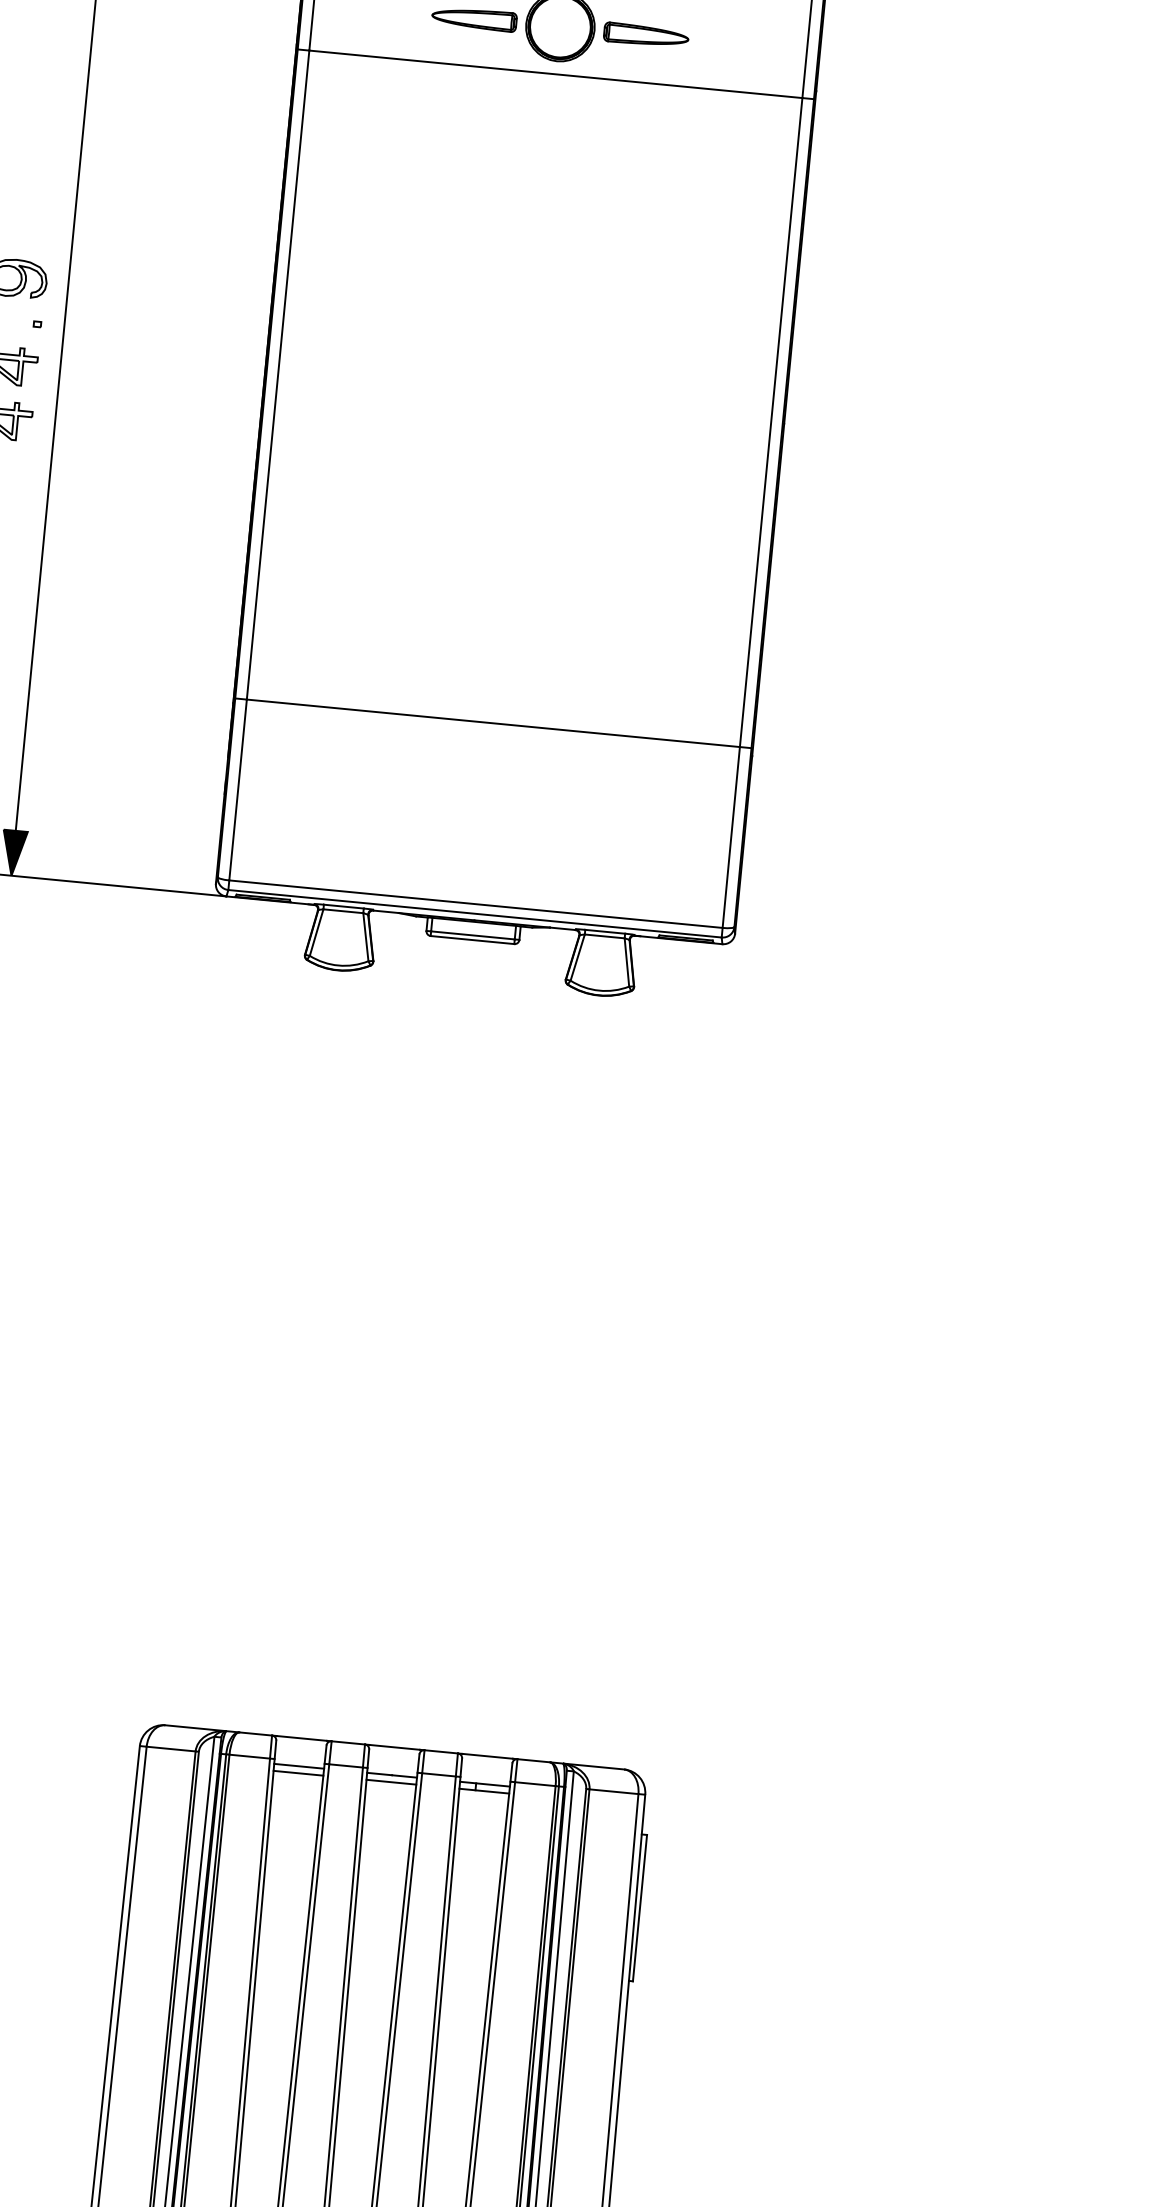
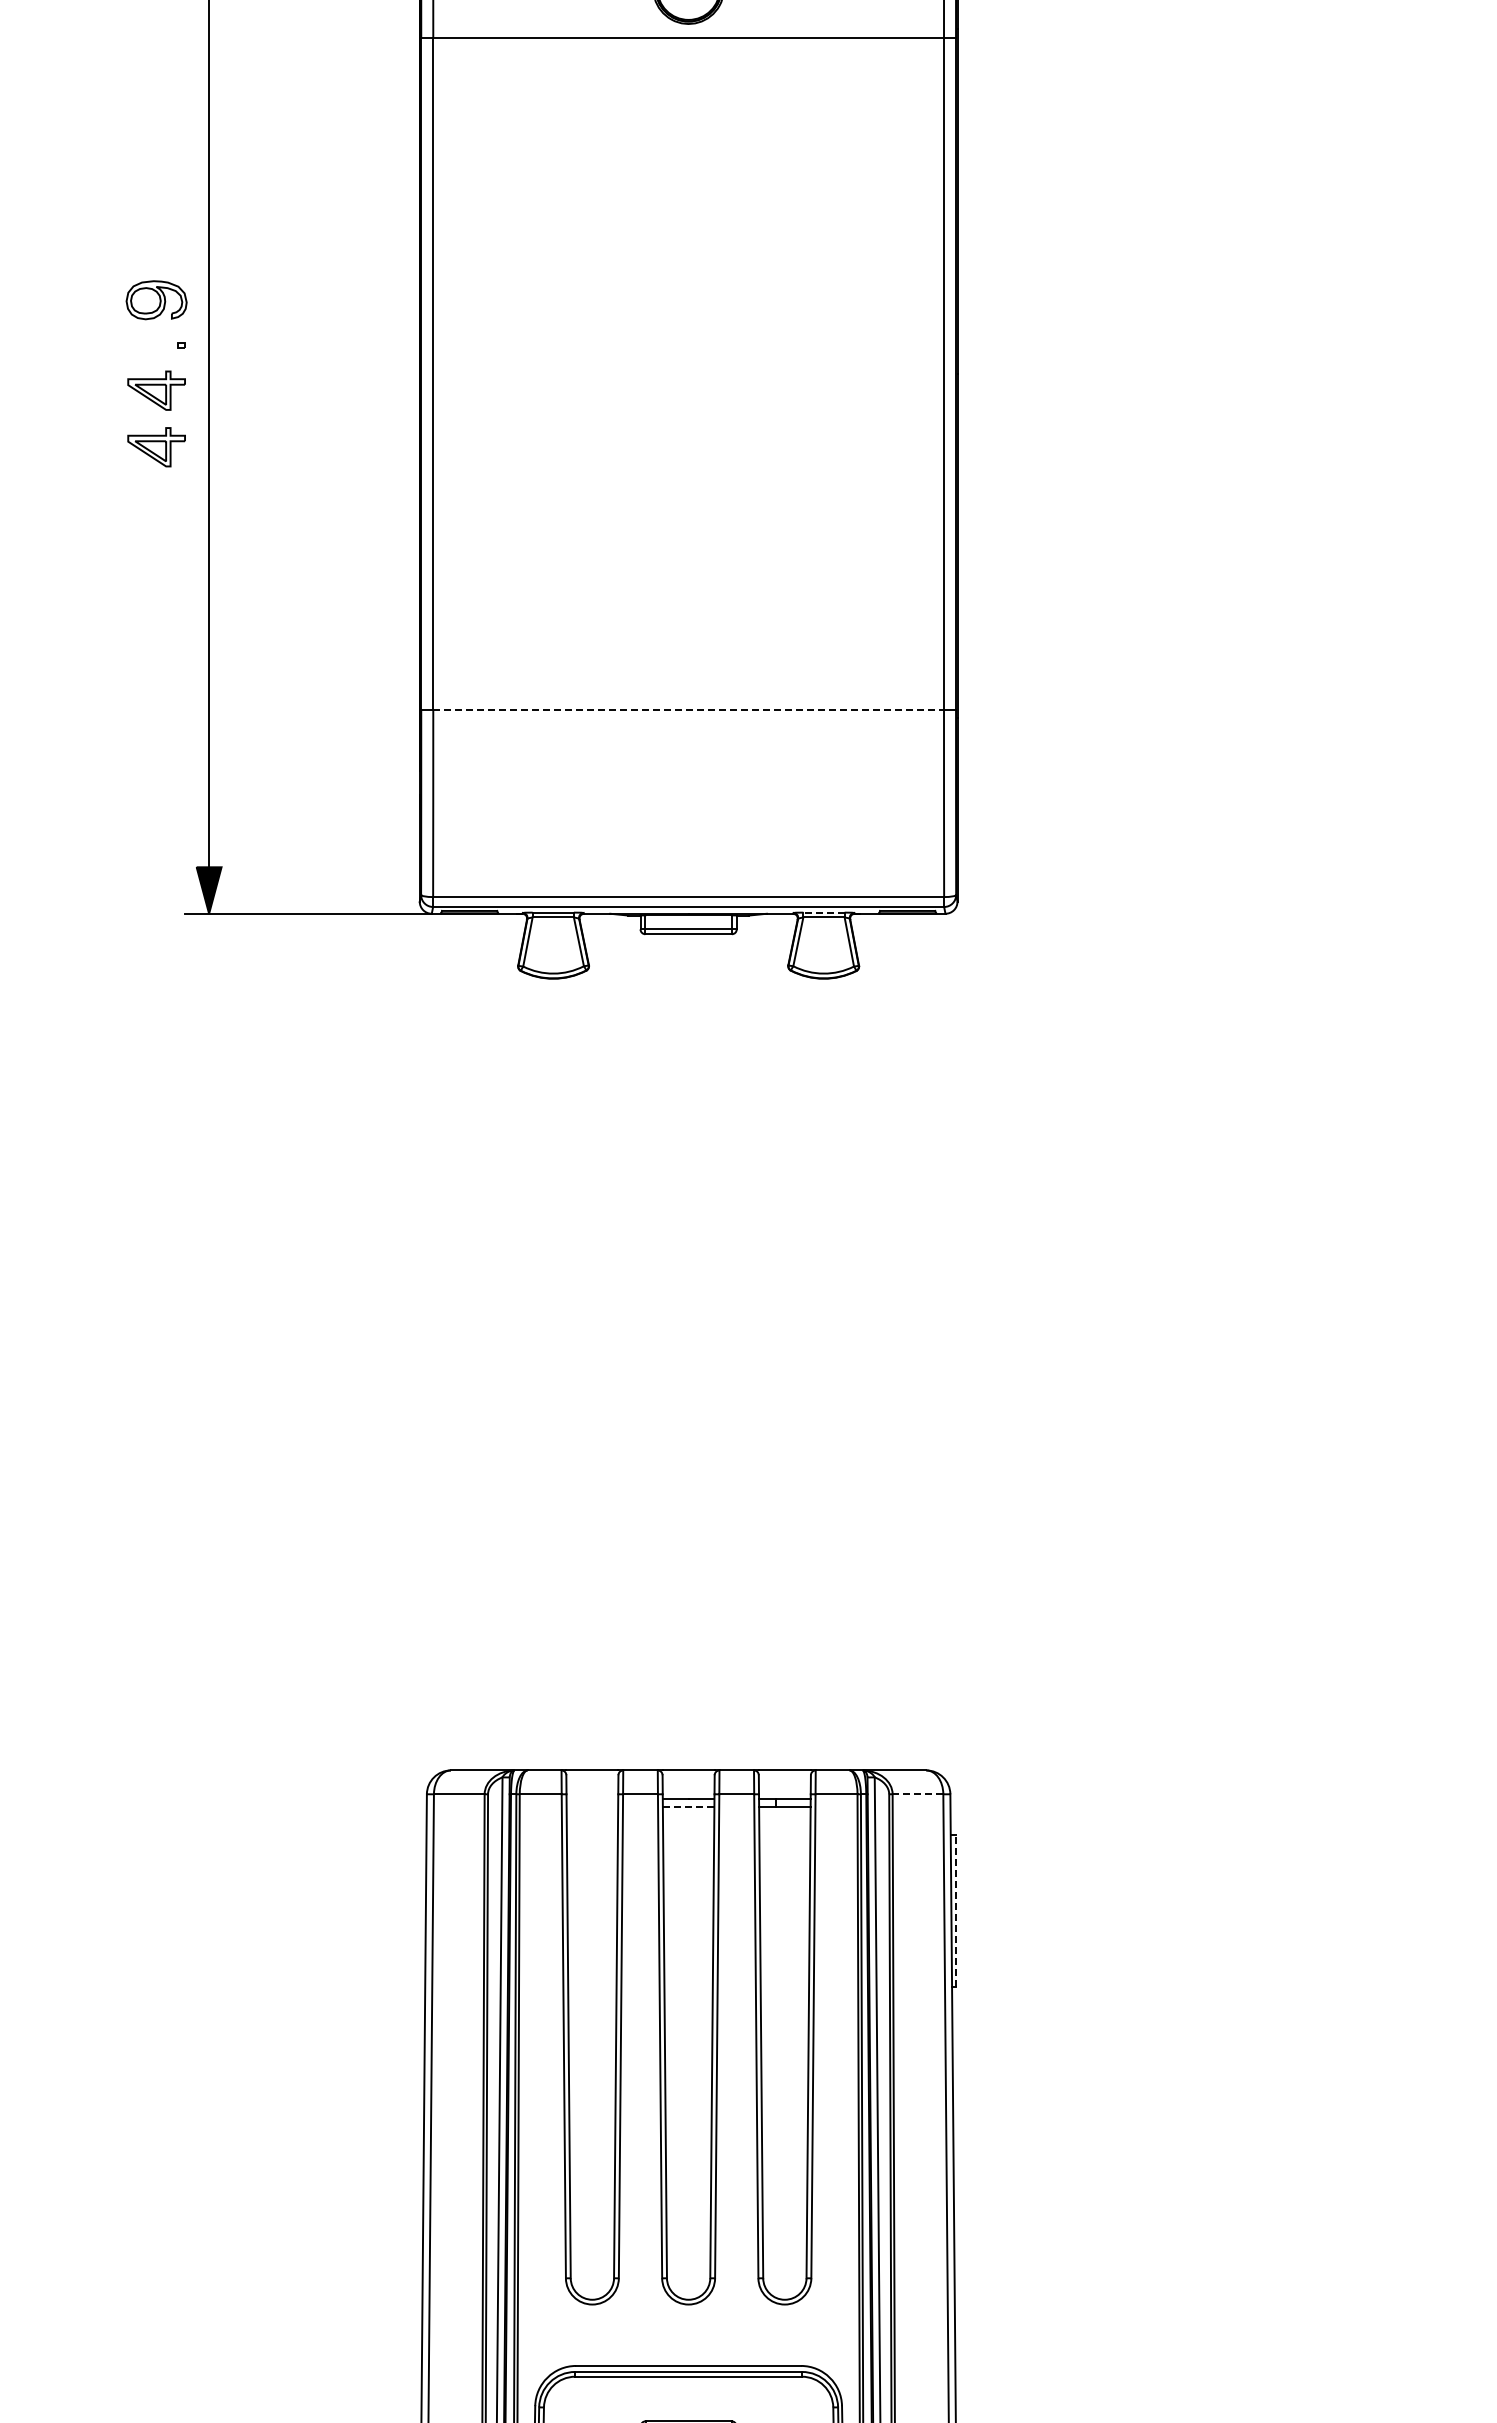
line: (494, 723) -> (689, 709), solid -> dashed
line: (605, 931) -> (824, 912), solid -> dashed
line: (299, 1766) -> (592, 1799), removed
line: (298, 1773) -> (592, 1806), removed
line: (391, 1782) -> (688, 1806), solid -> dashed
line: (613, 1791) -> (917, 1794), solid -> dashed
line: (640, 1908) -> (956, 1911), solid -> dashed

